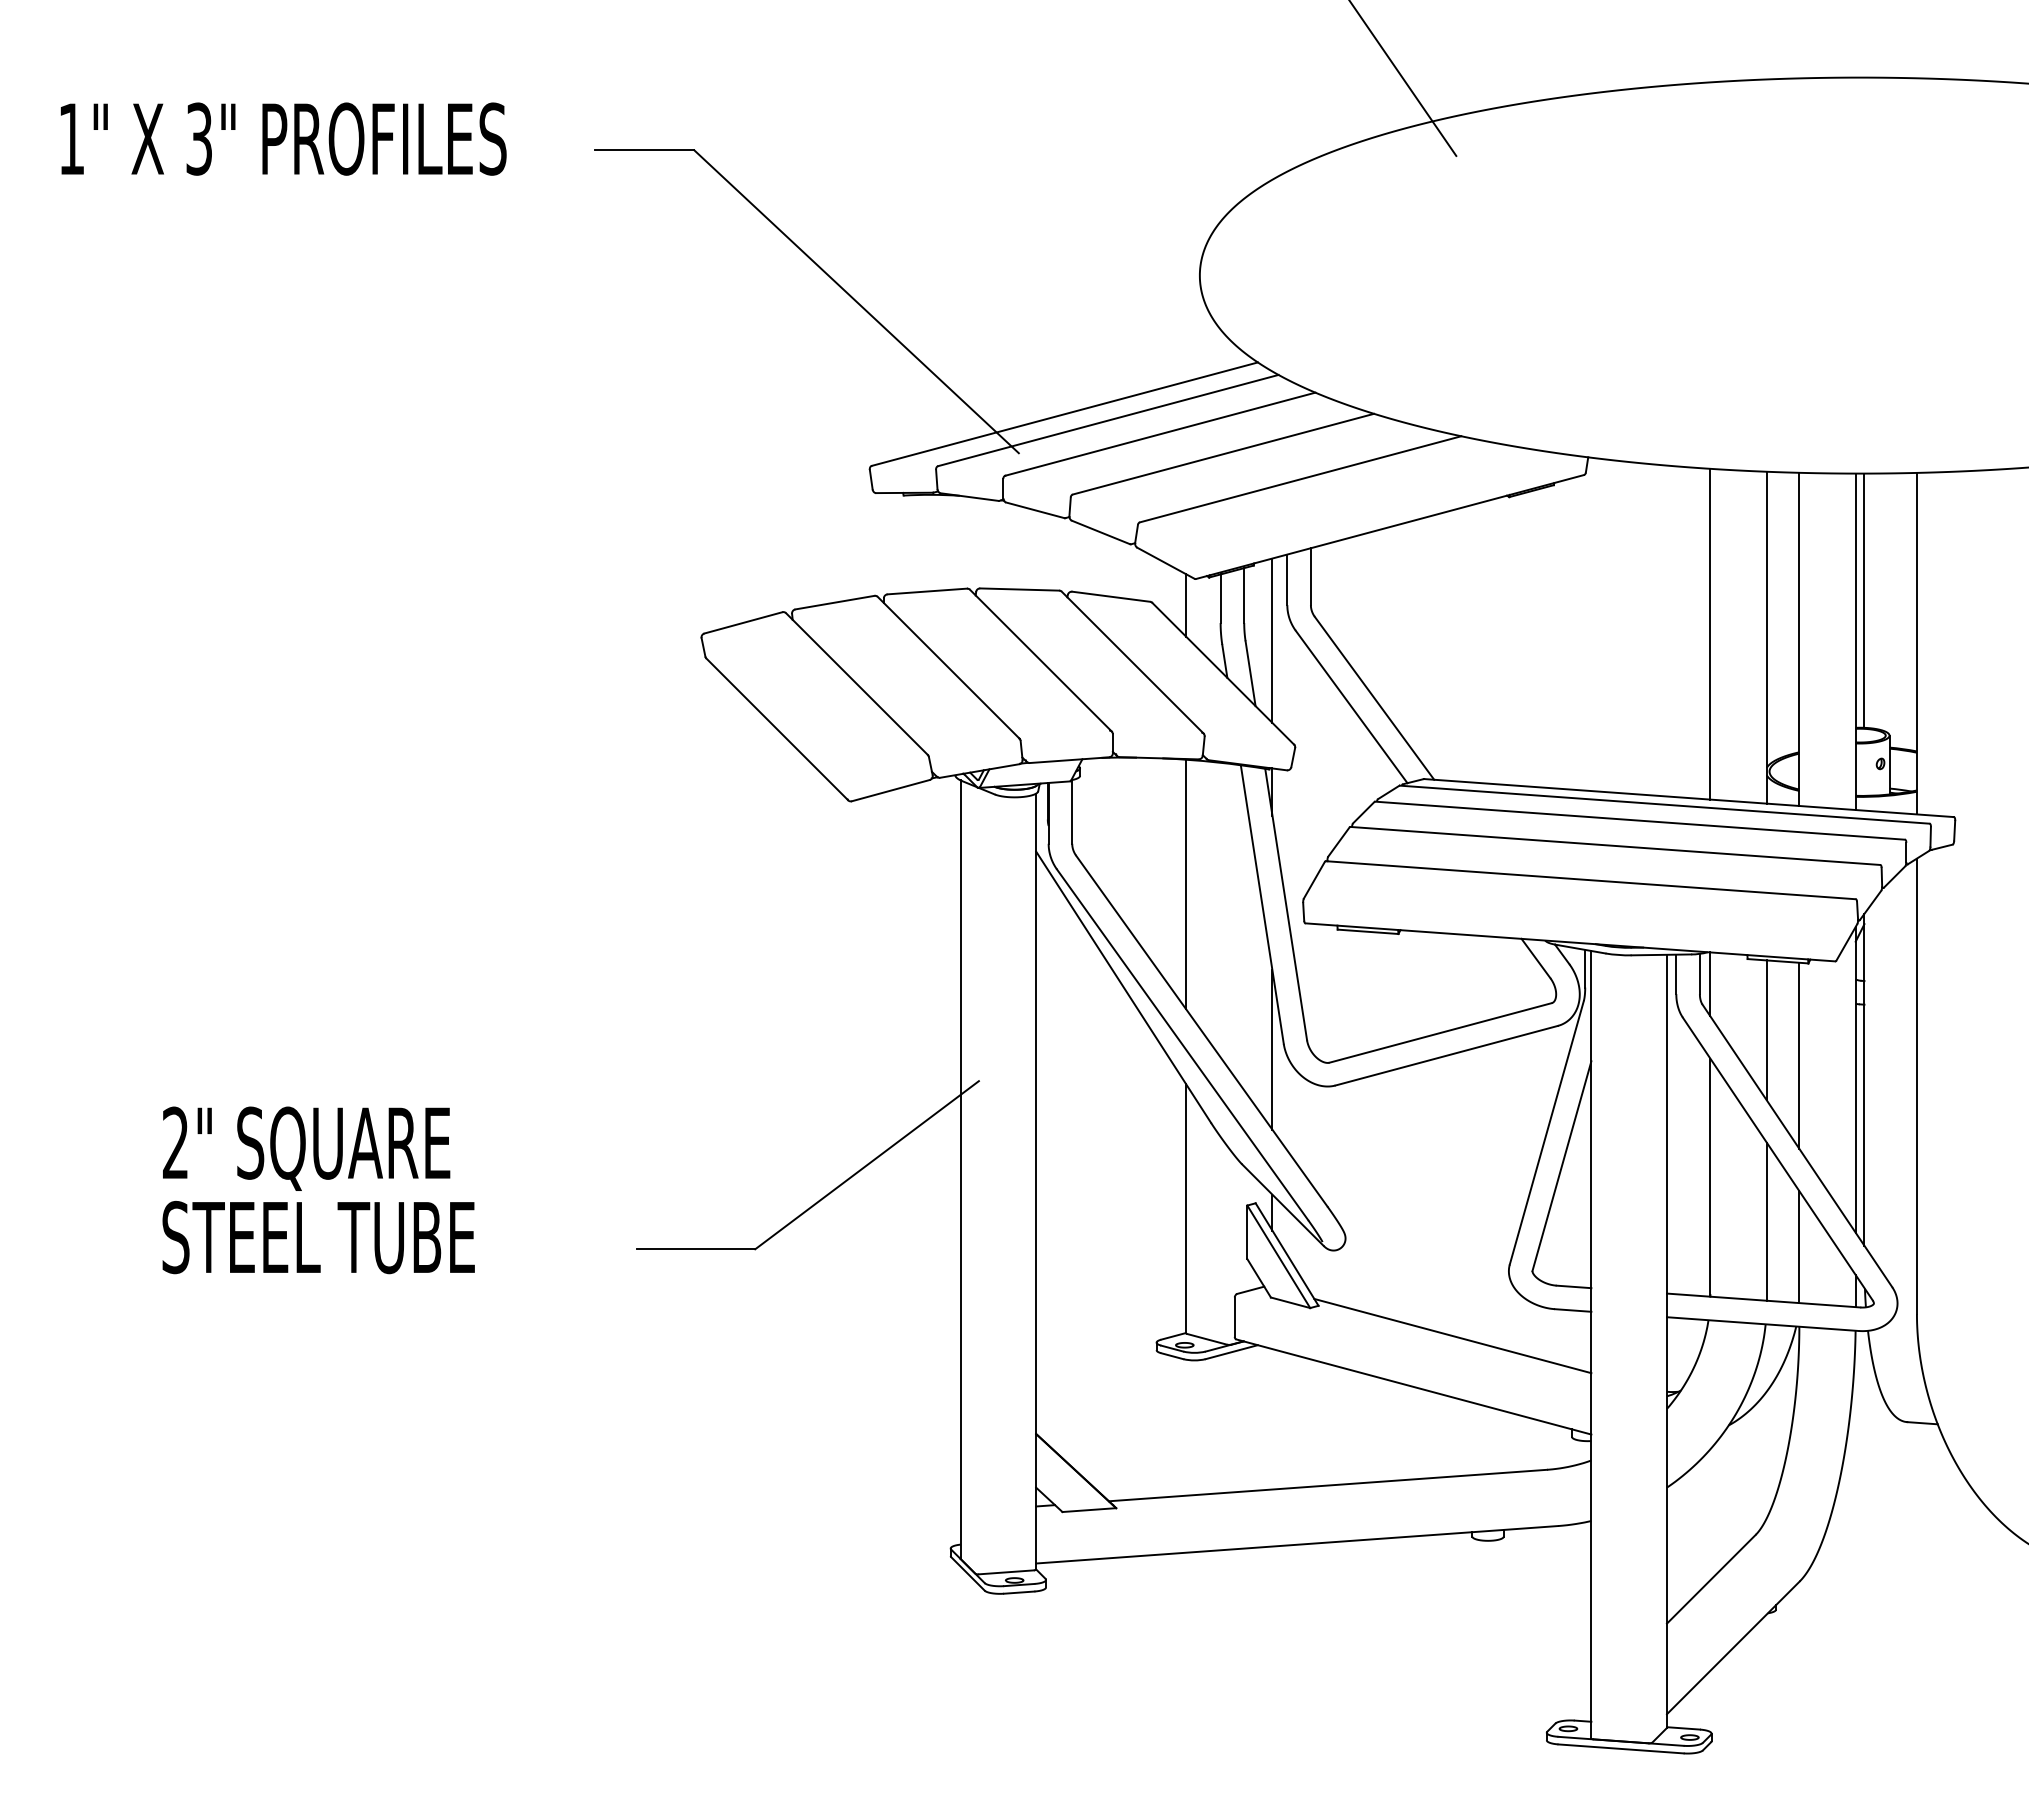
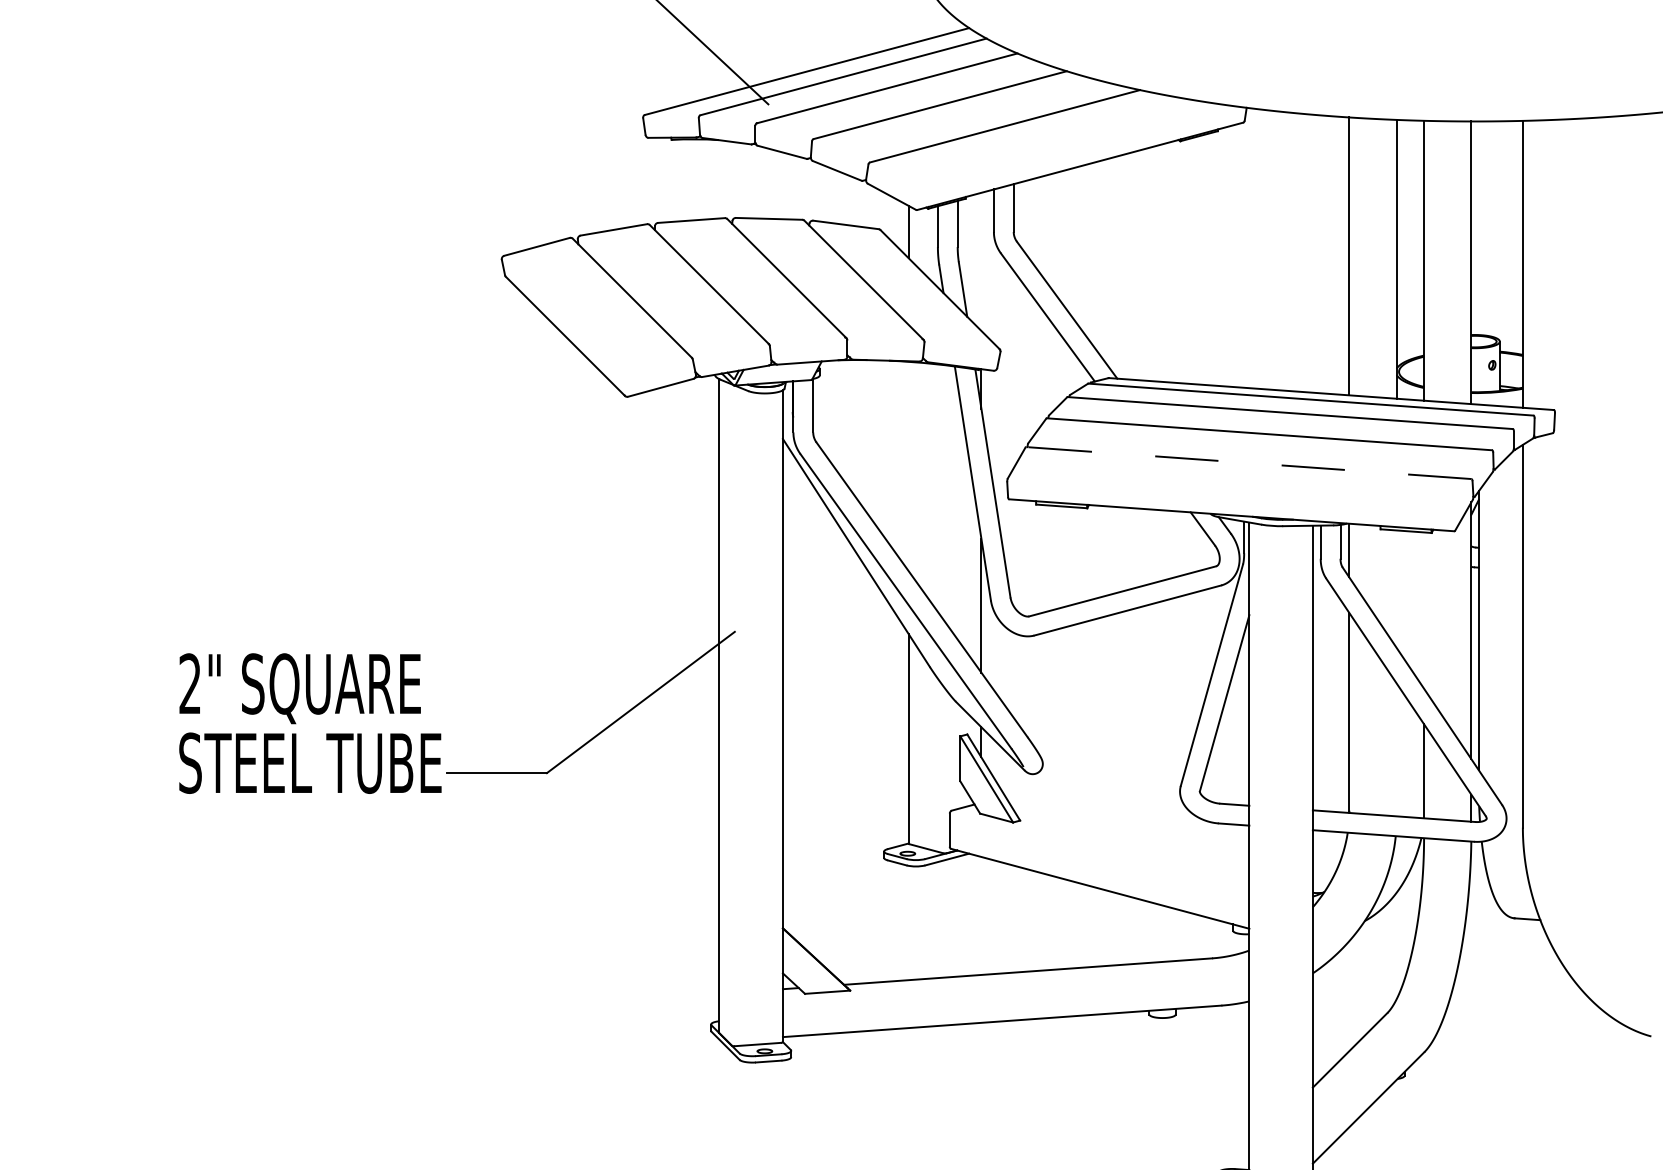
line: (1864, 600) -> (1478, 228), removed
line: (1272, 640) -> (981, 261), removed
line: (1590, 880) -> (1248, 463), solid -> dashed
line: (1186, 884) -> (909, 466), removed
line: (1766, 1030) -> (1396, 589), removed
line: (1799, 1055) -> (1424, 610), removed
text: (318, 1190) -> (310, 723), moved
line: (1766, 1221) -> (1396, 749), removed
line: (1452, 1335) -> (1132, 845), removed

